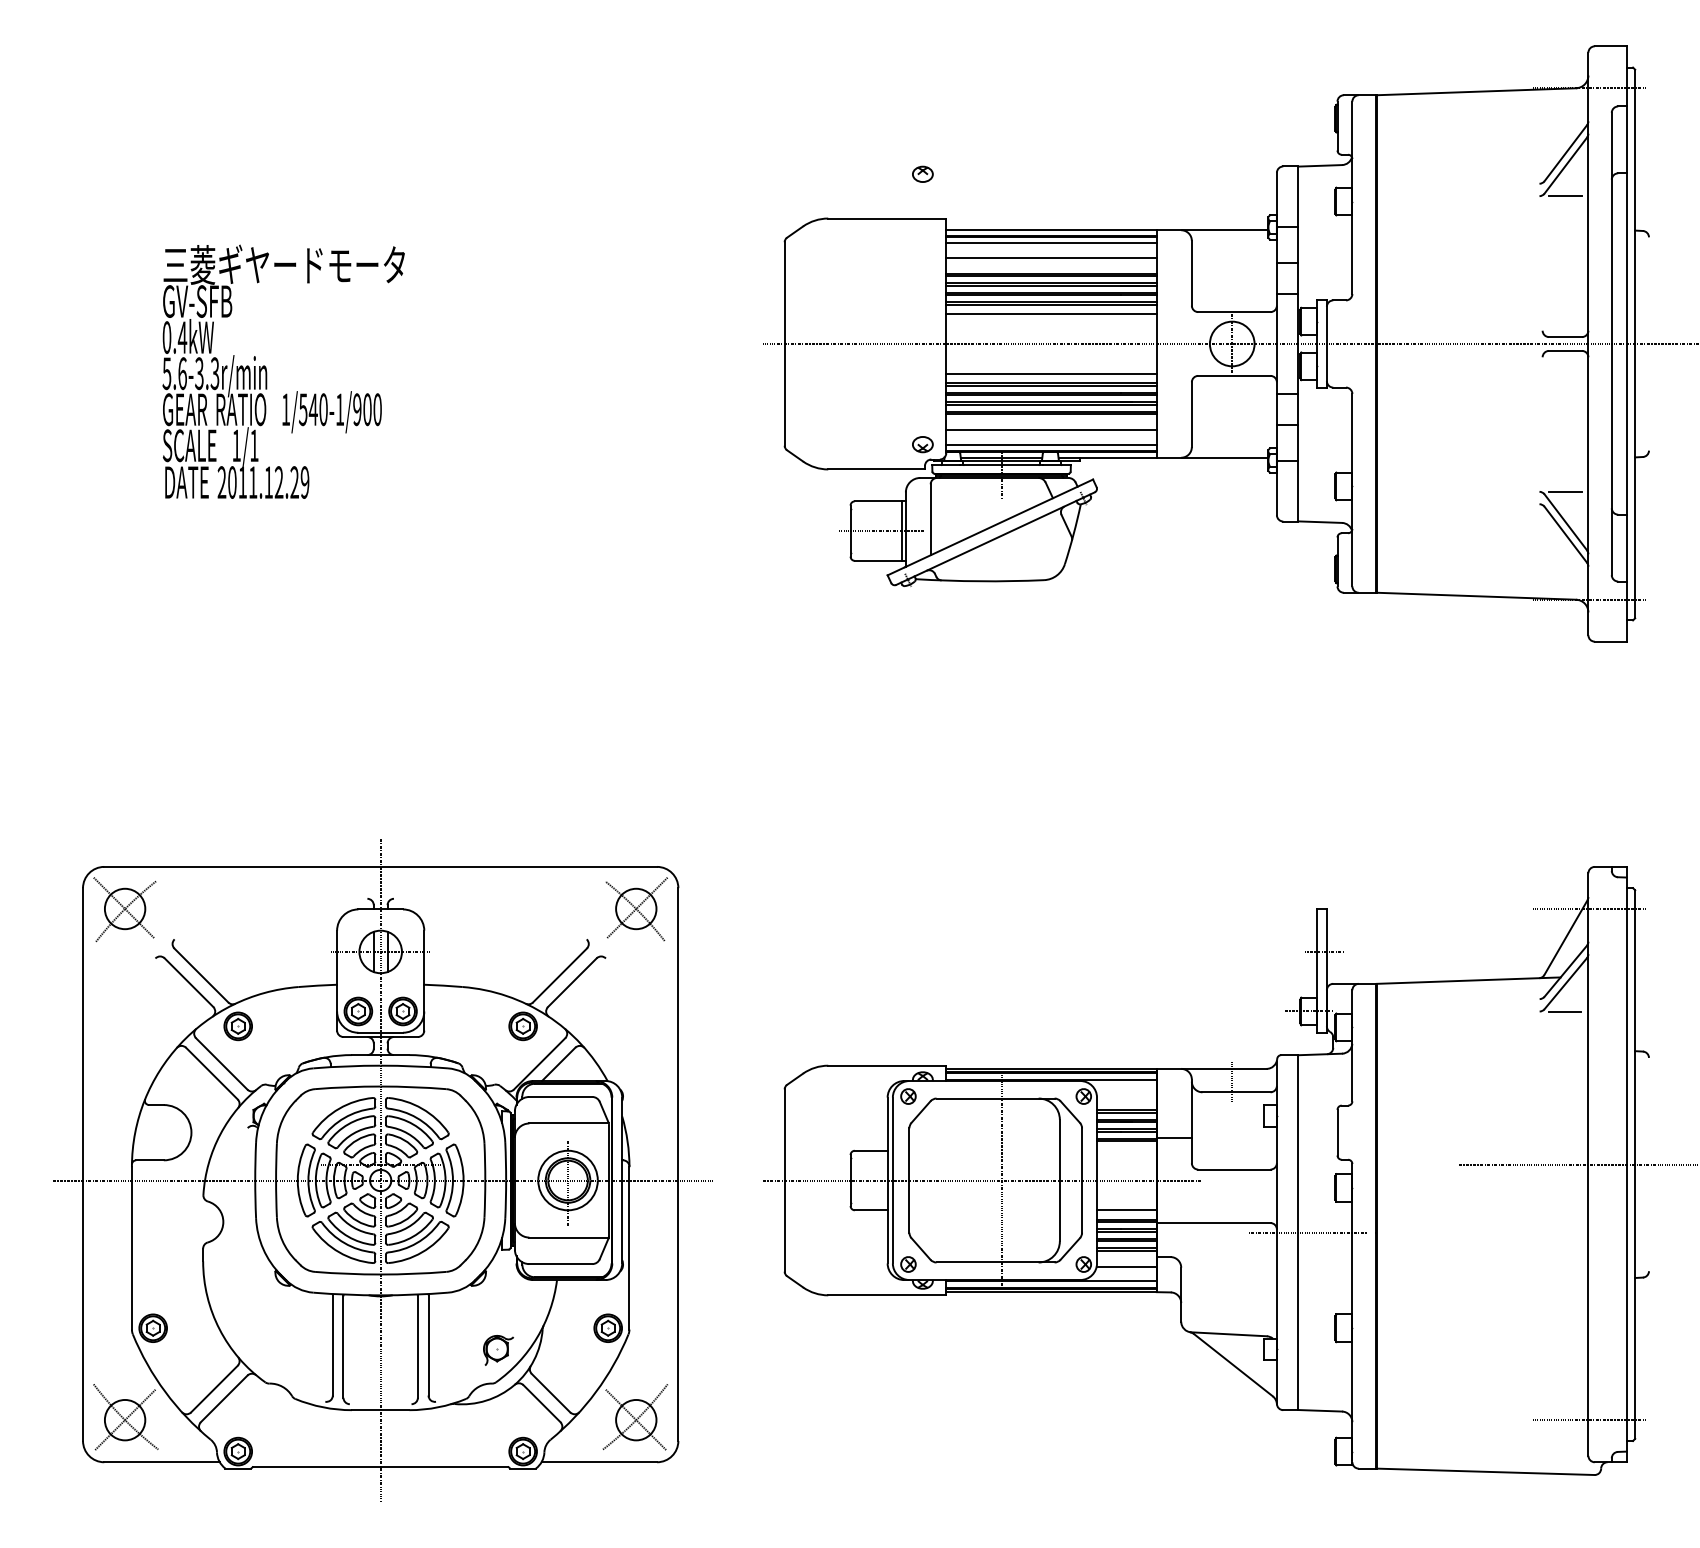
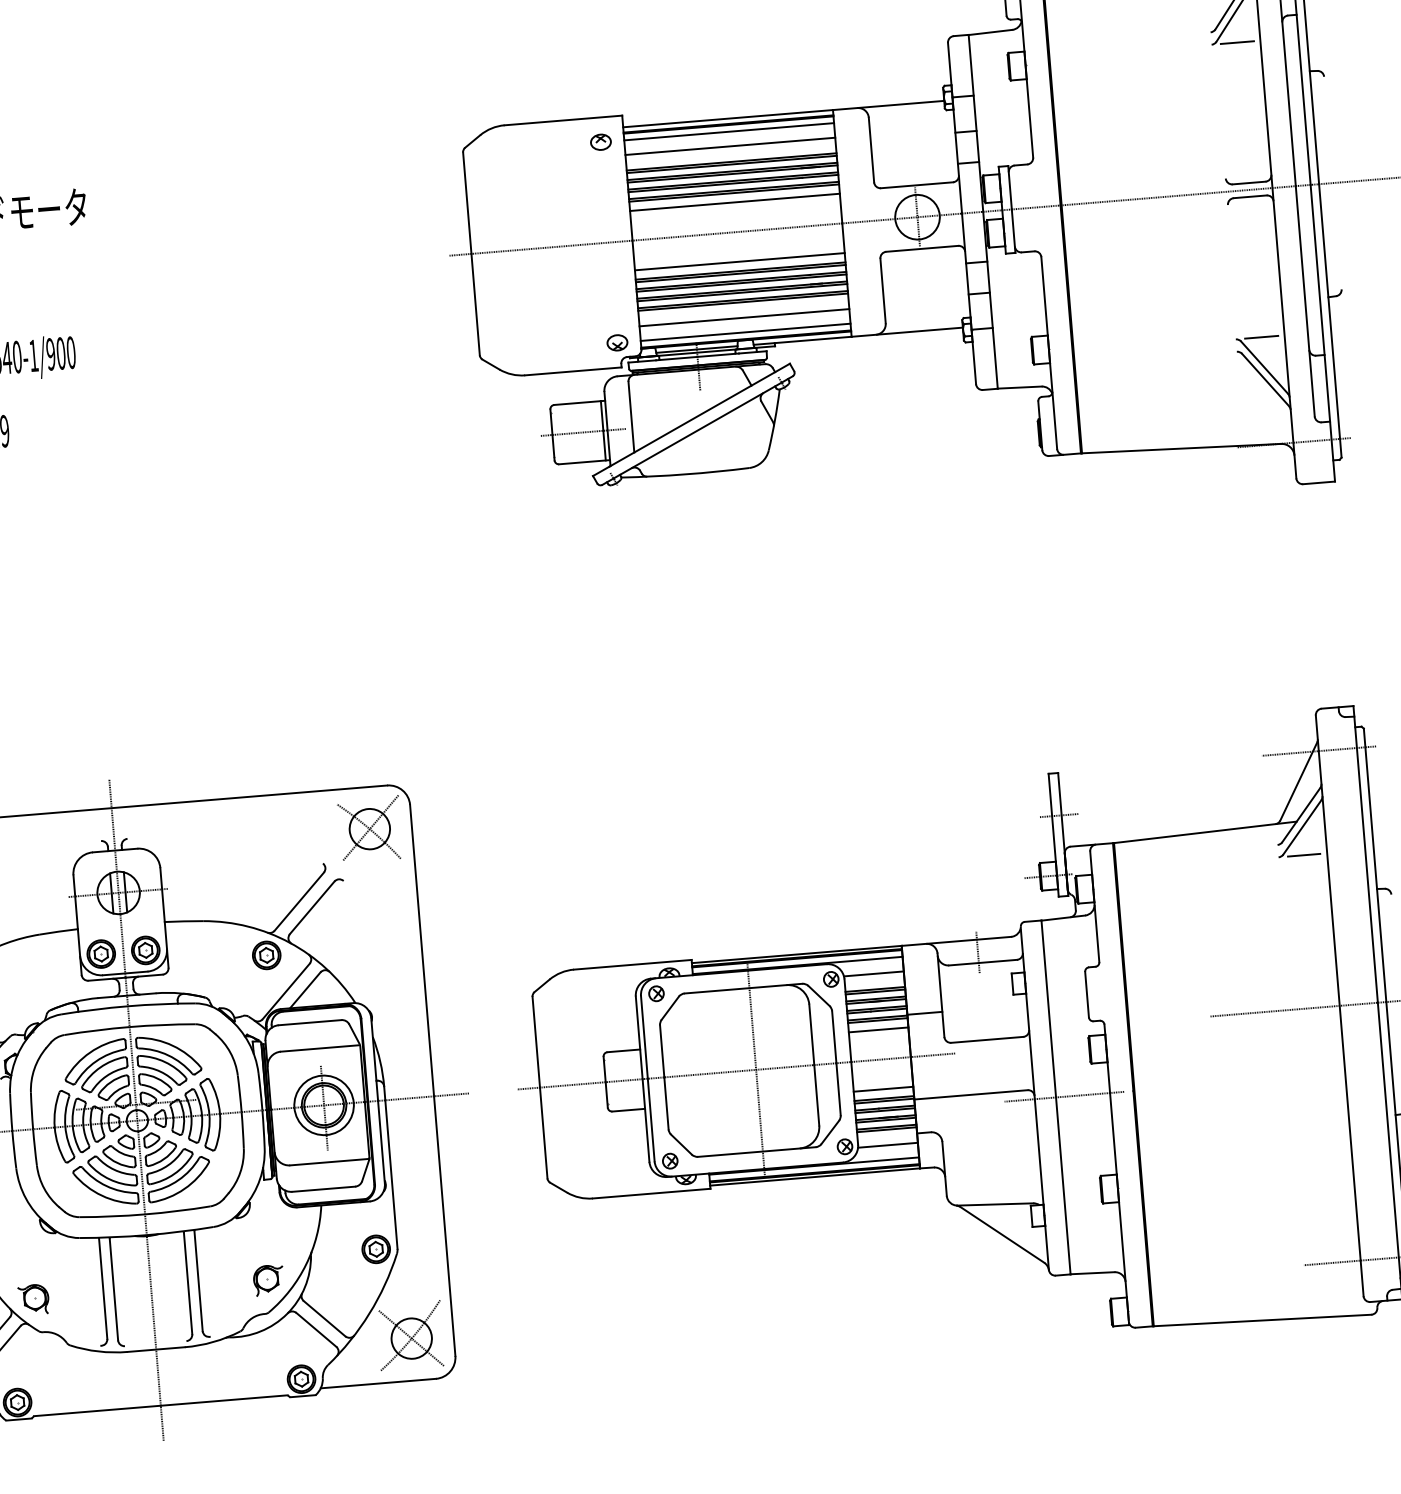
part: (922, 173) -> (600, 141), moved
line: (1126, 1094) -> (873, 973), added
line: (1126, 1150) -> (878, 1029), added
part: (262, 1350) -> (33, 1299), added

